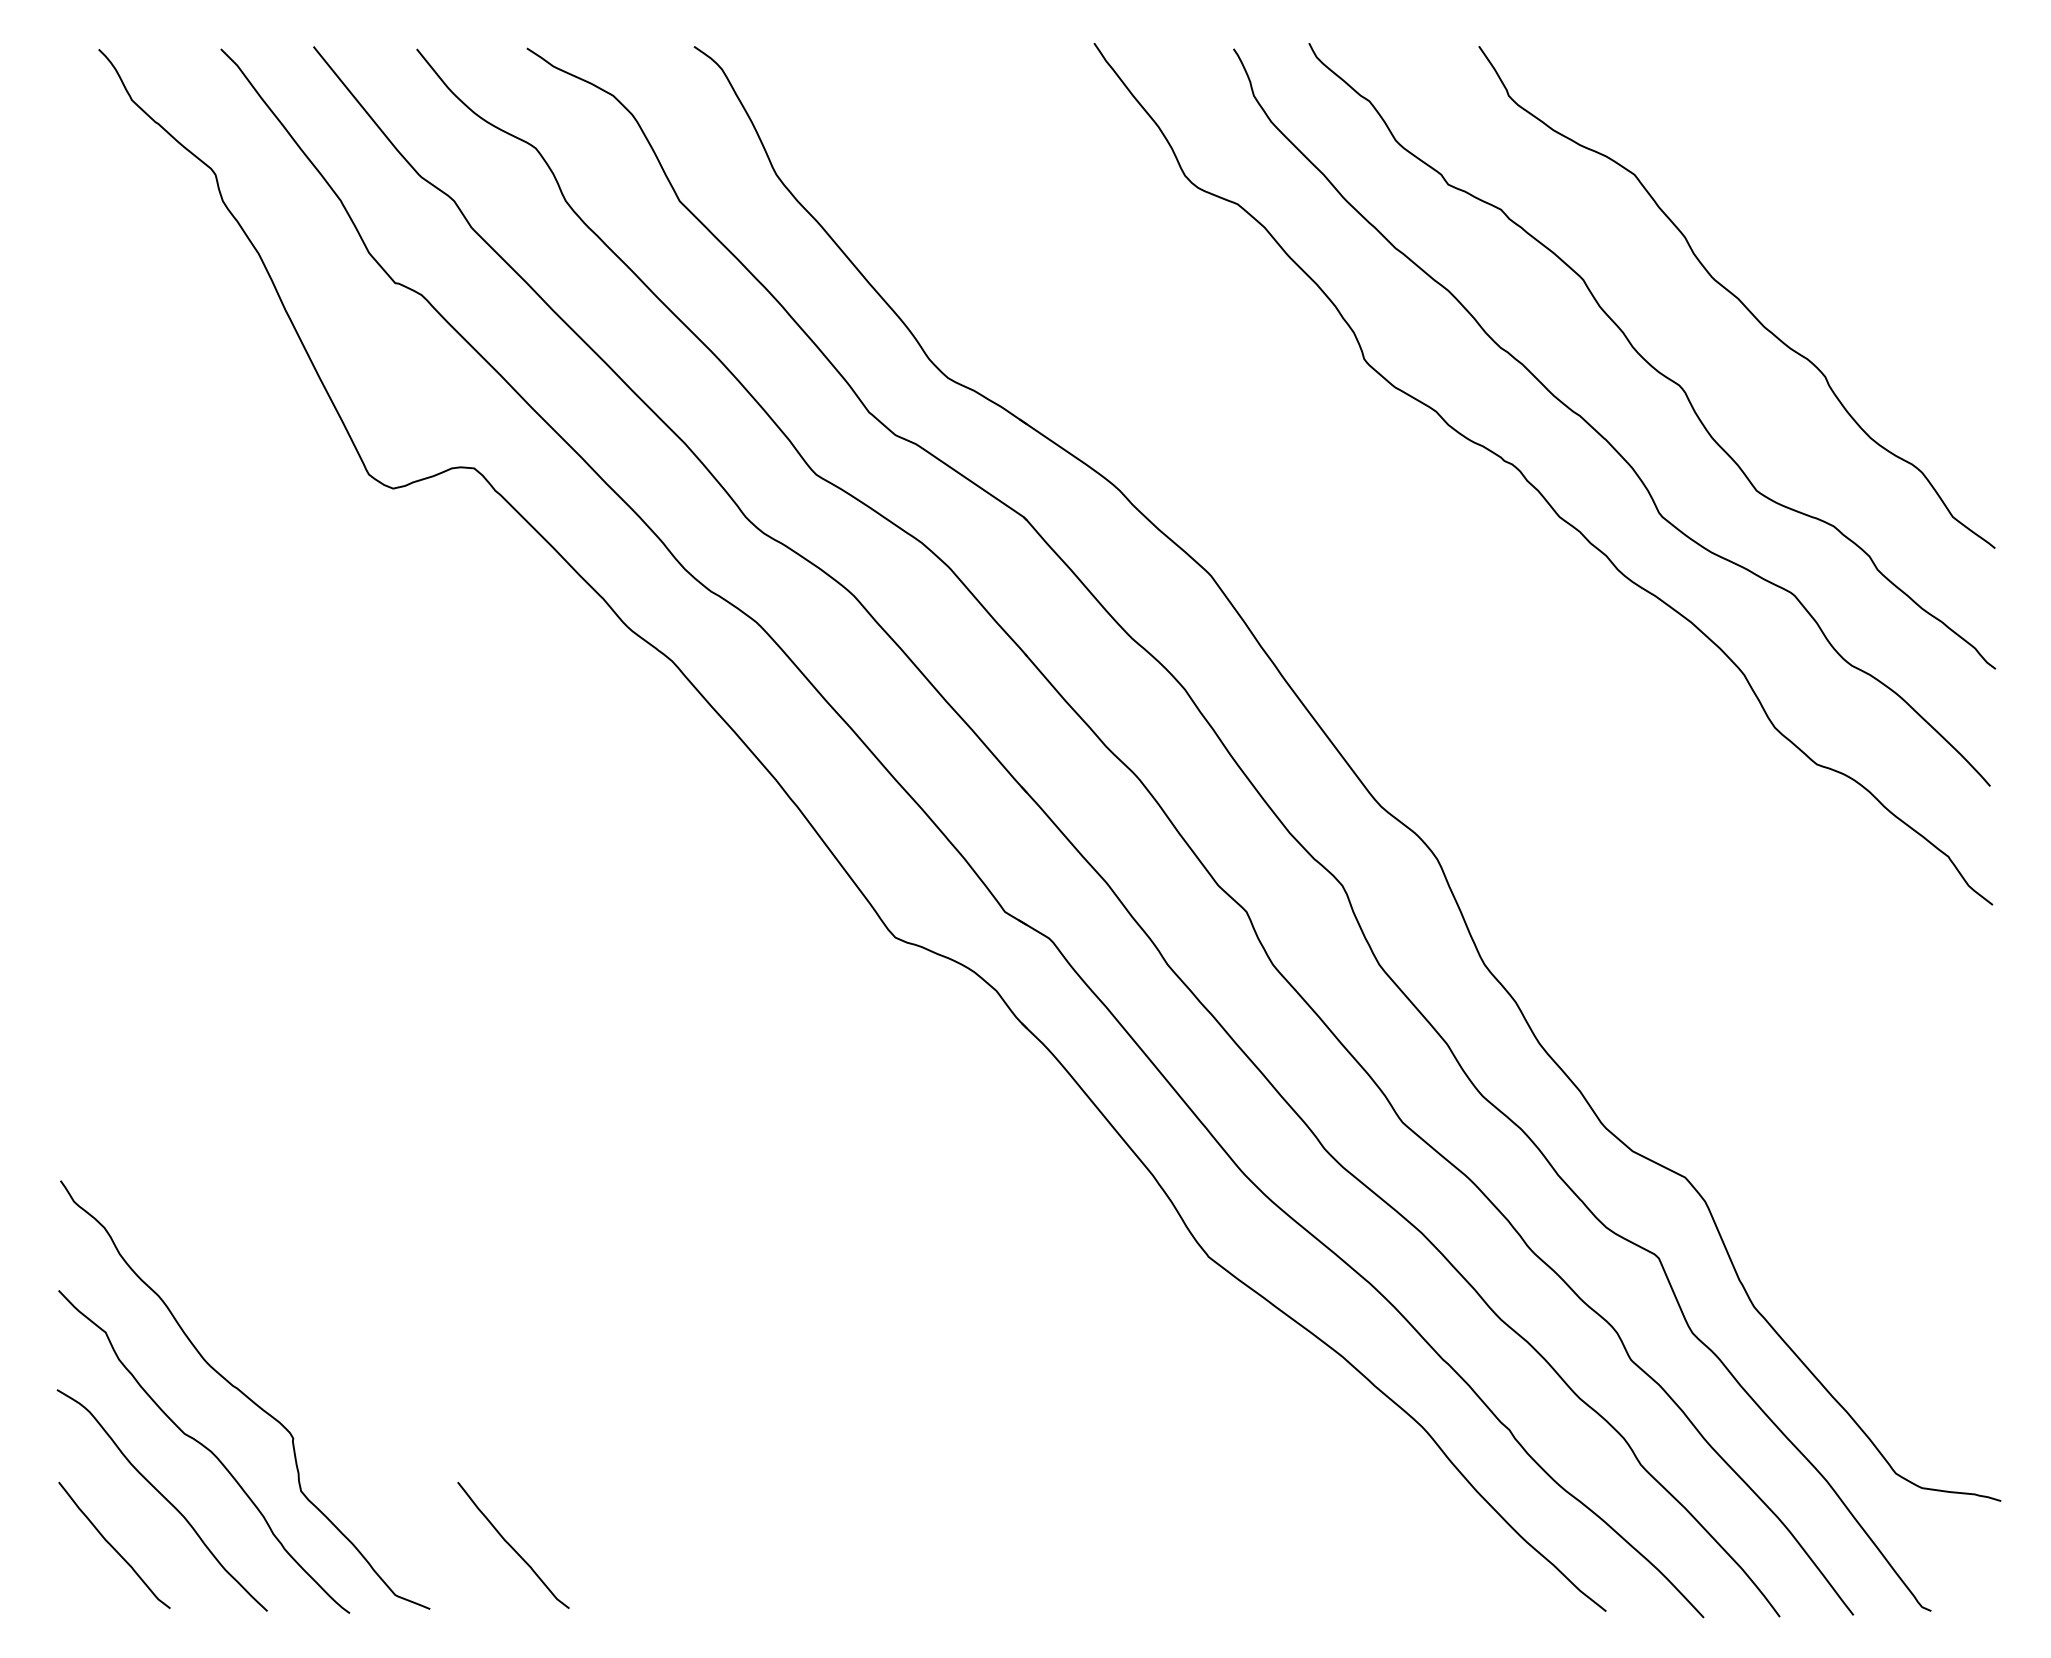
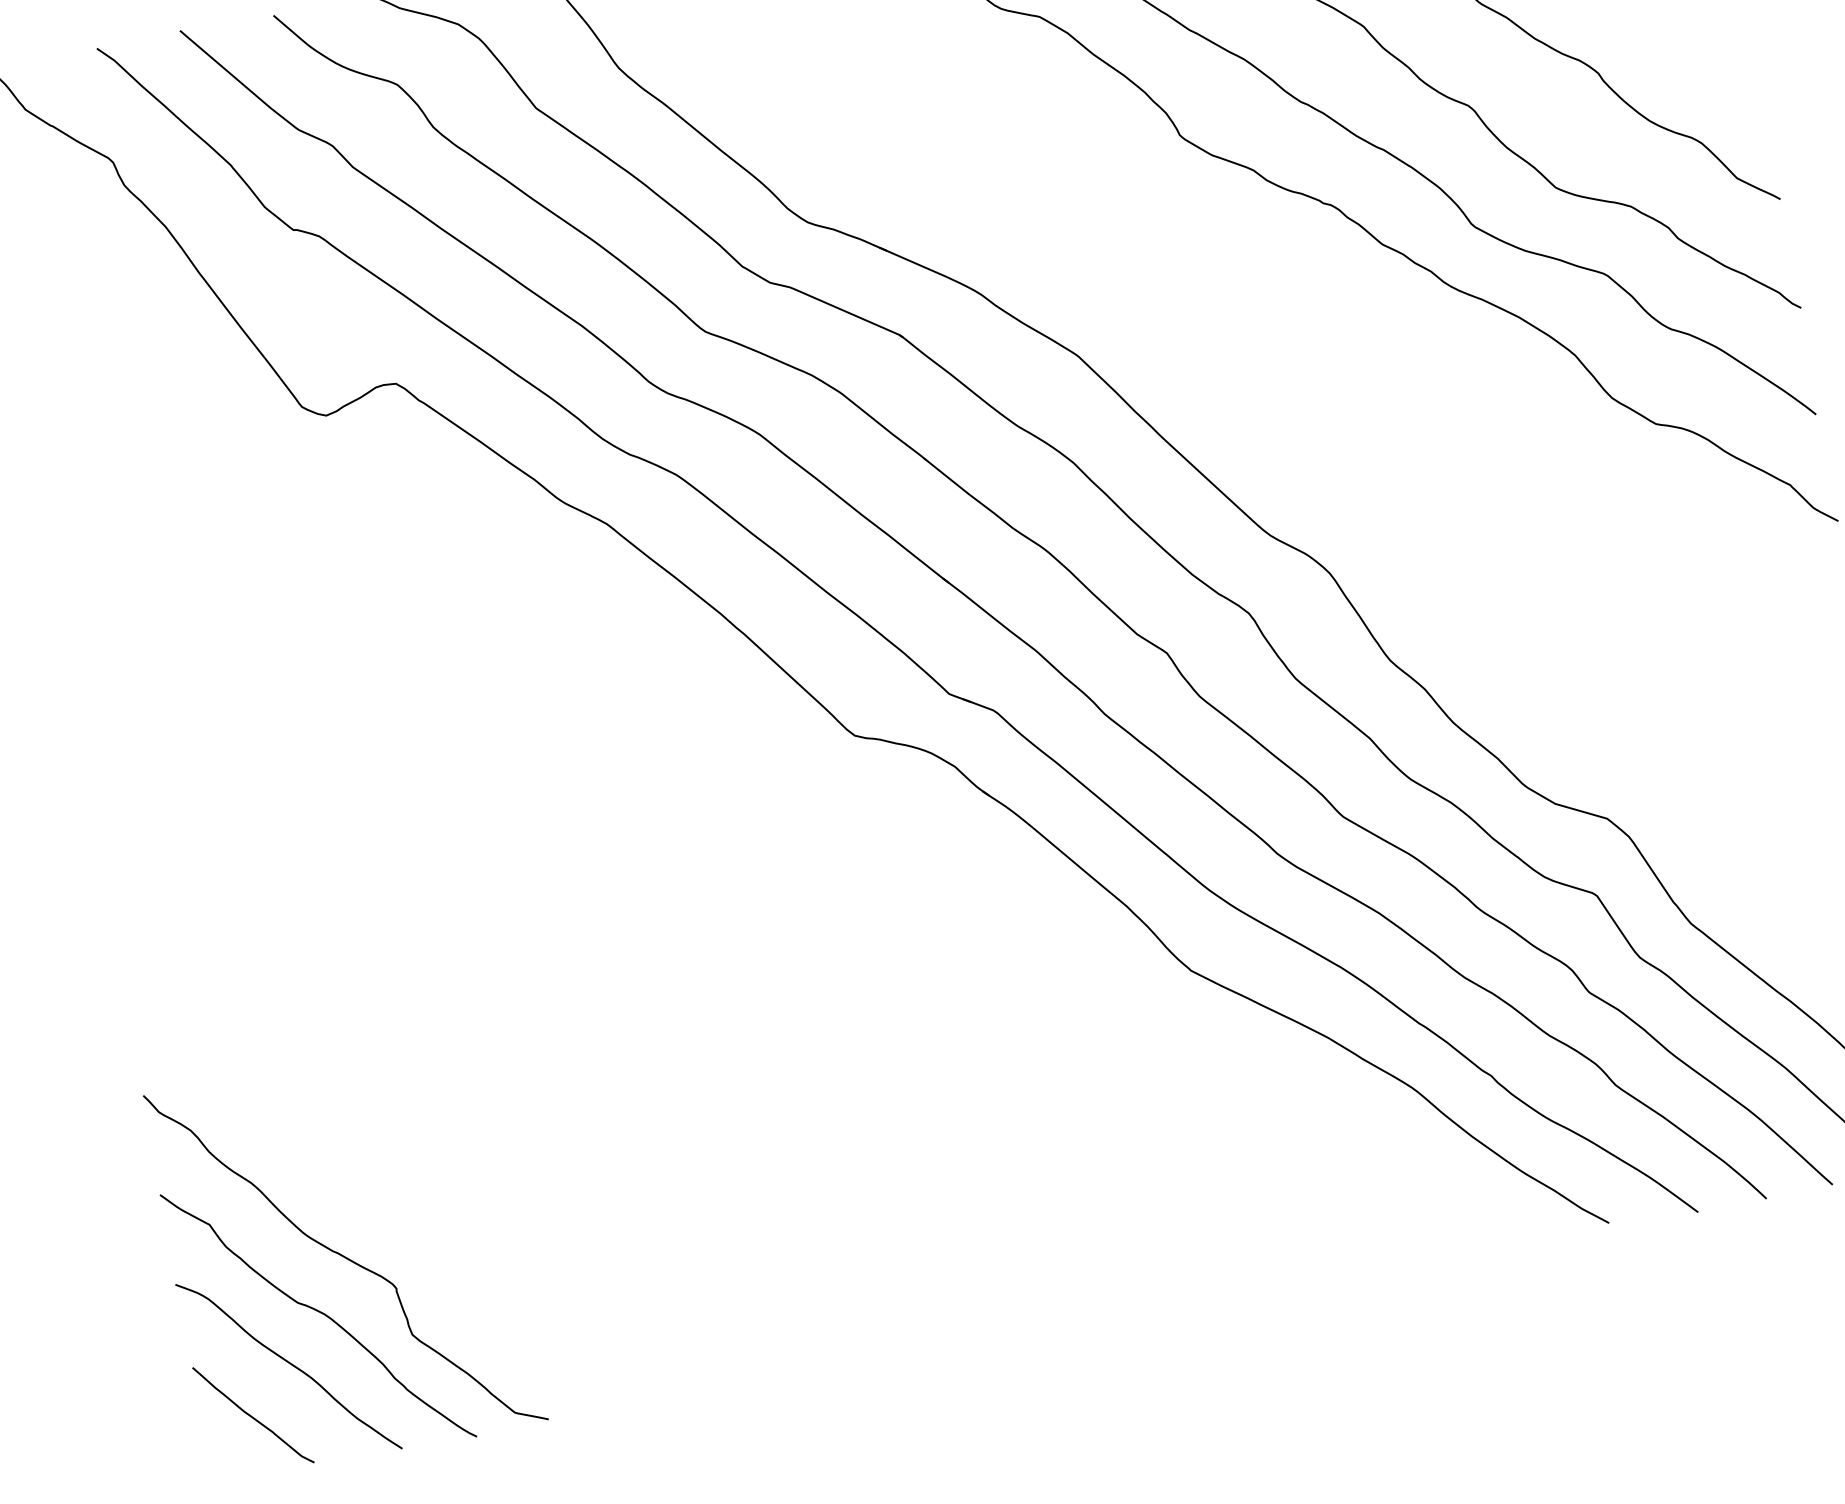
curve: (511, 1545) -> (611, 1348), removed

